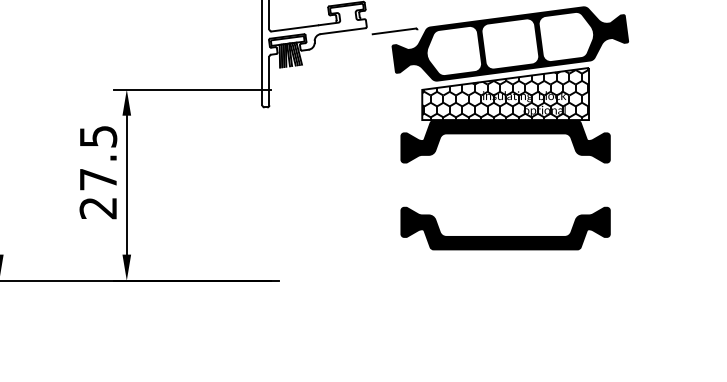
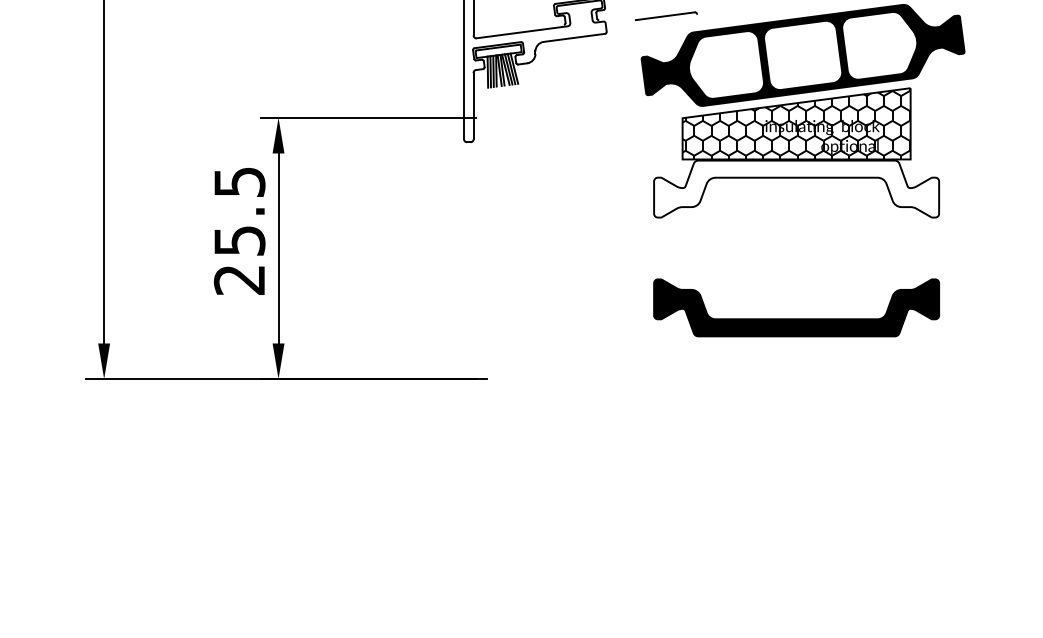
part: (395, 31) -> (666, 16), moved
fill: (505, 141) -> (796, 188), removed
text: (98, 179) -> (239, 240), 27.5 -> 25.5

